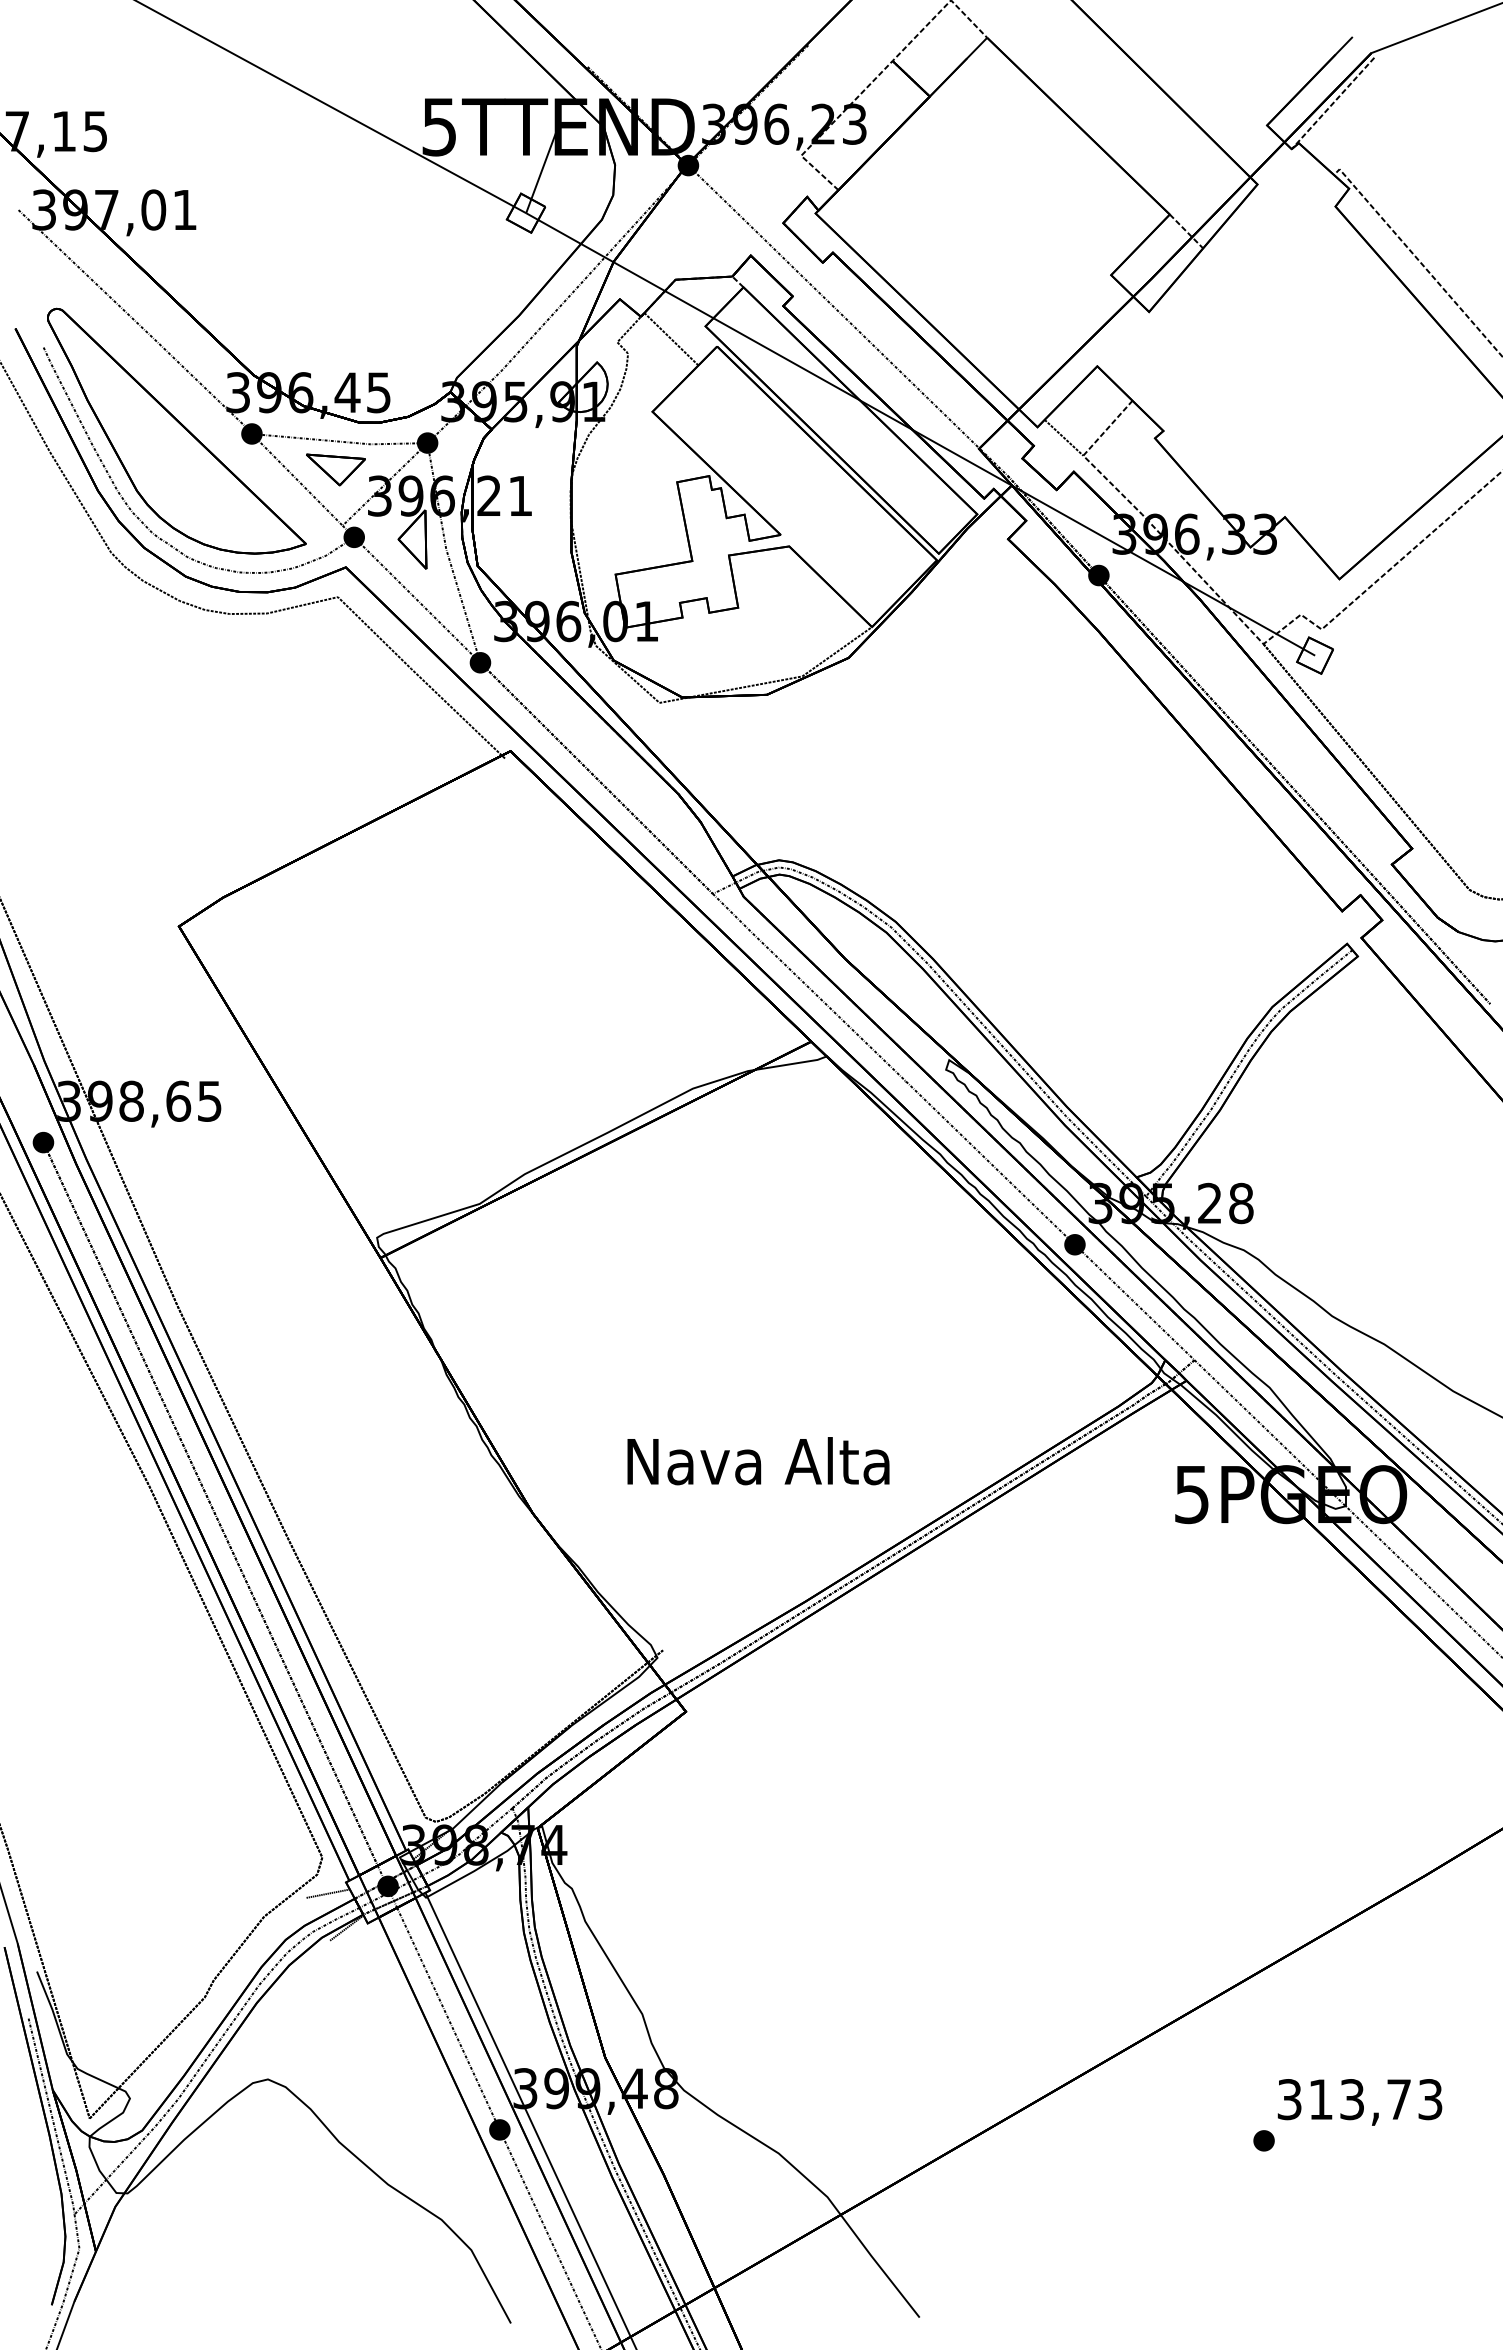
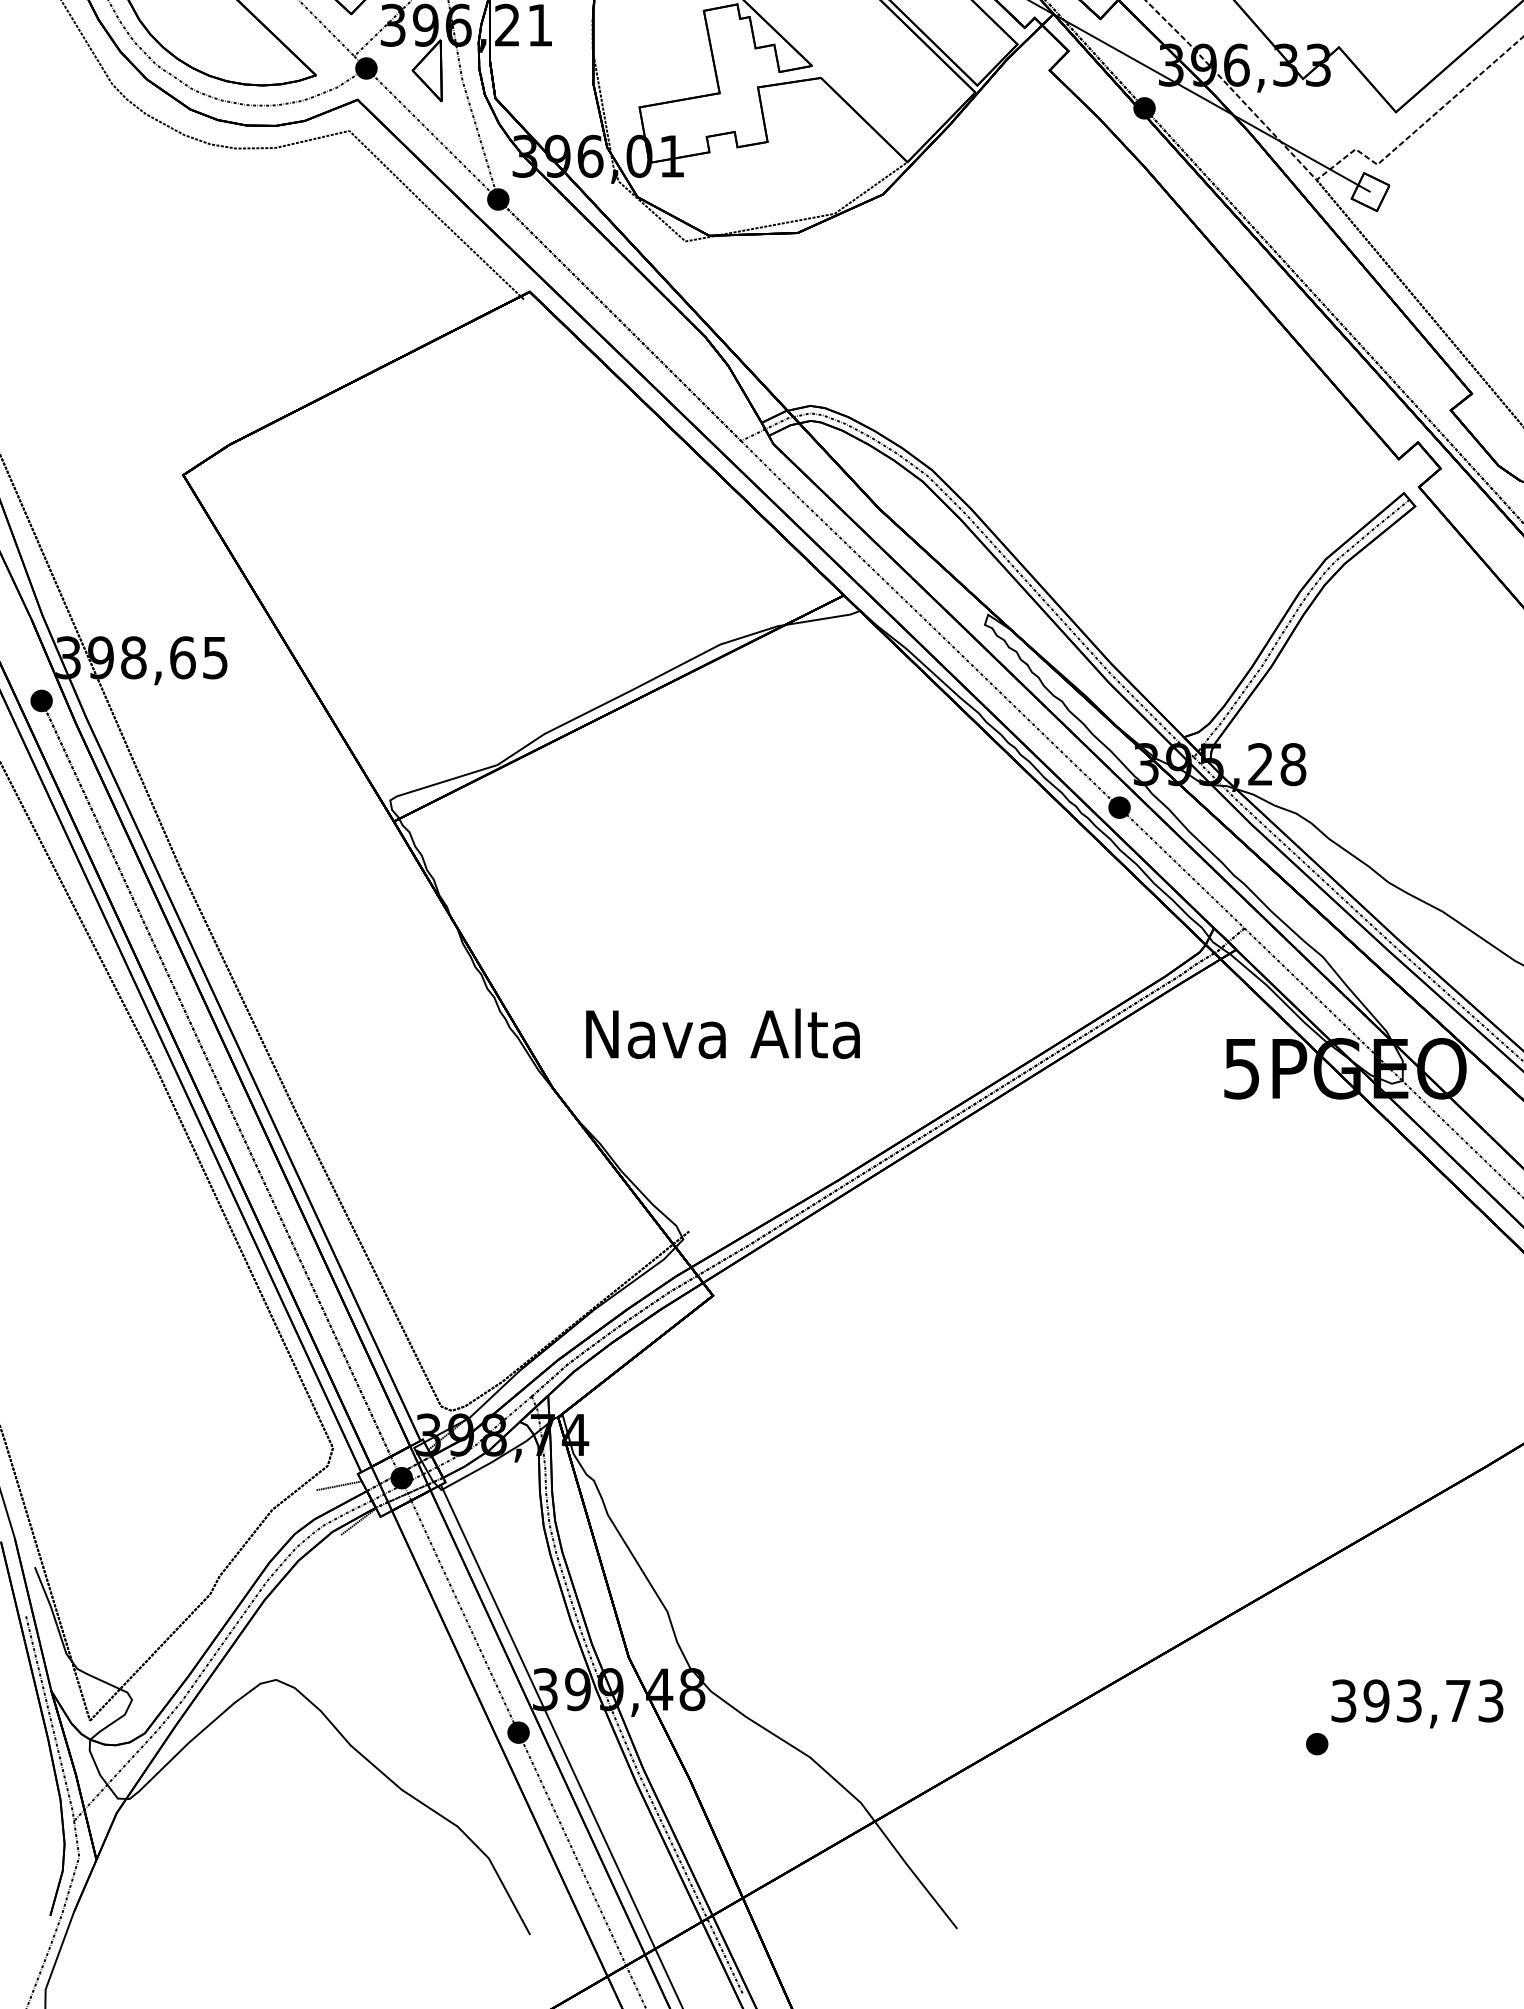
text: (758, 1461) -> (723, 1034), moved
text: (1320, 2099) -> (1376, 1700), 313,73 -> 393,73

